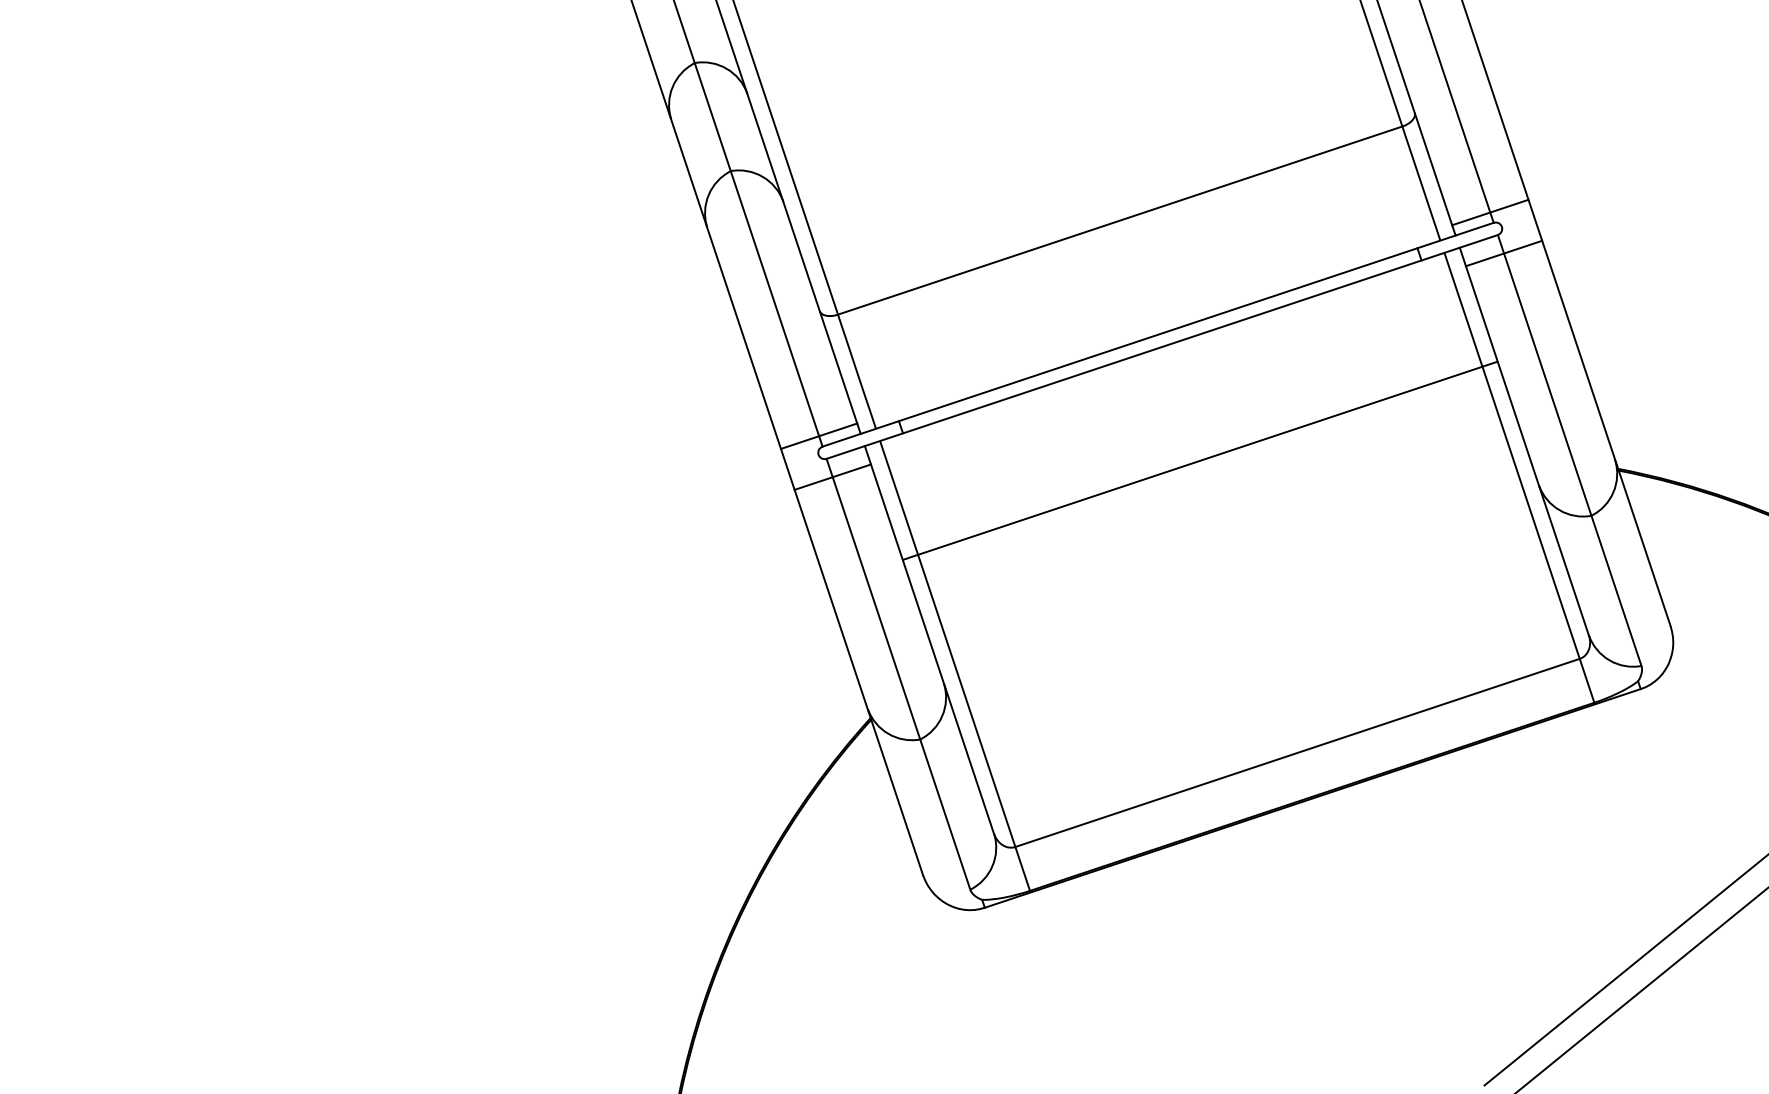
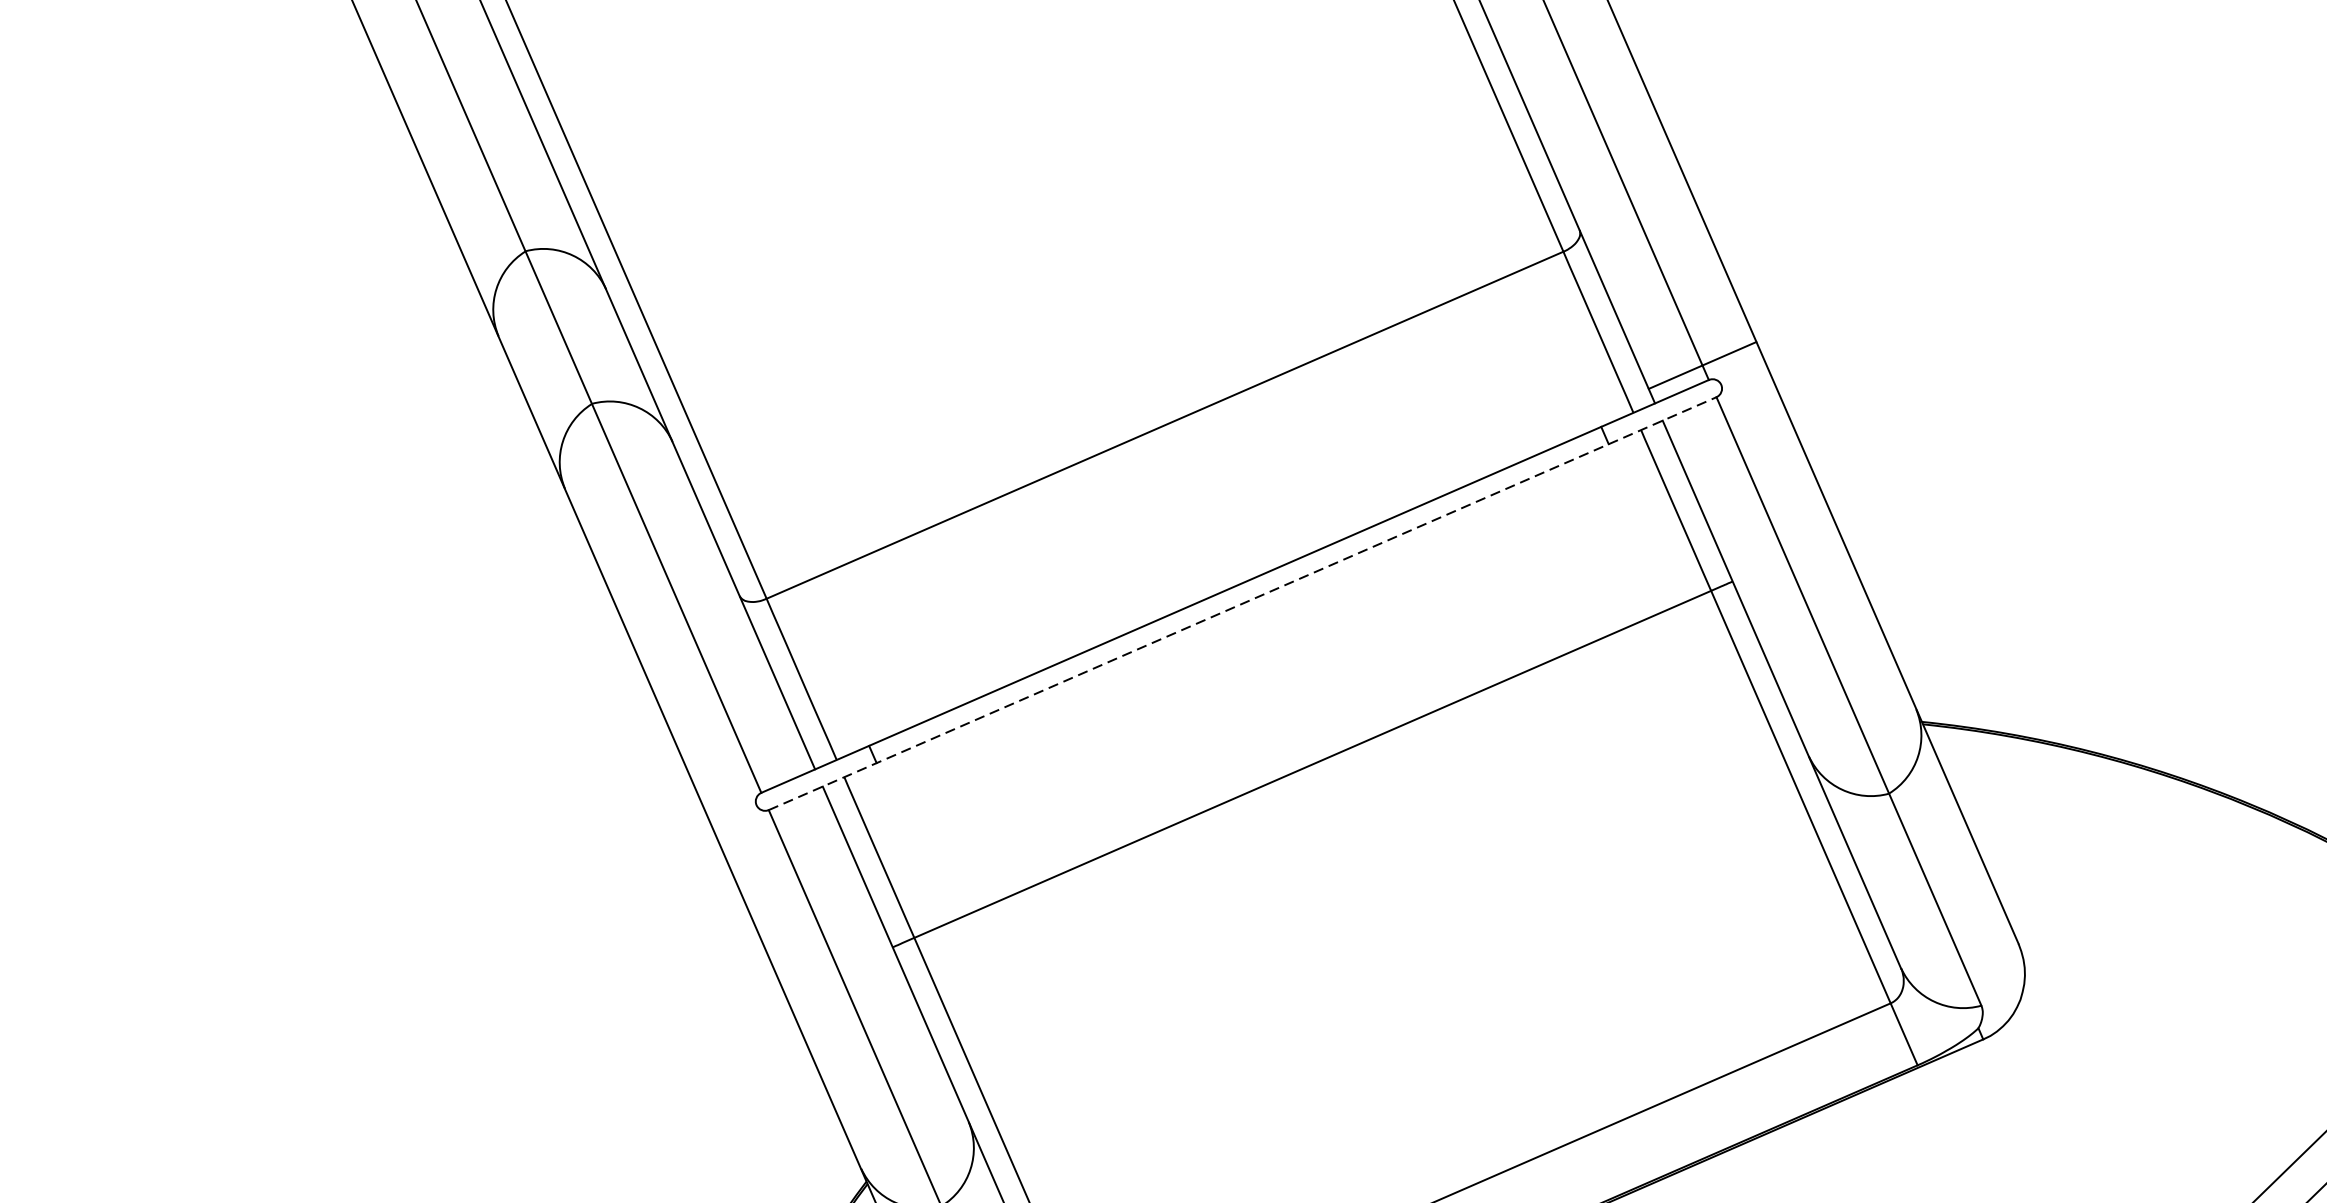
line: (1503, 253) -> (1727, 423), removed
line: (1162, 346) -> (1242, 602), solid -> dashed
line: (819, 435) -> (755, 777), removed
line: (832, 476) -> (779, 835), removed

